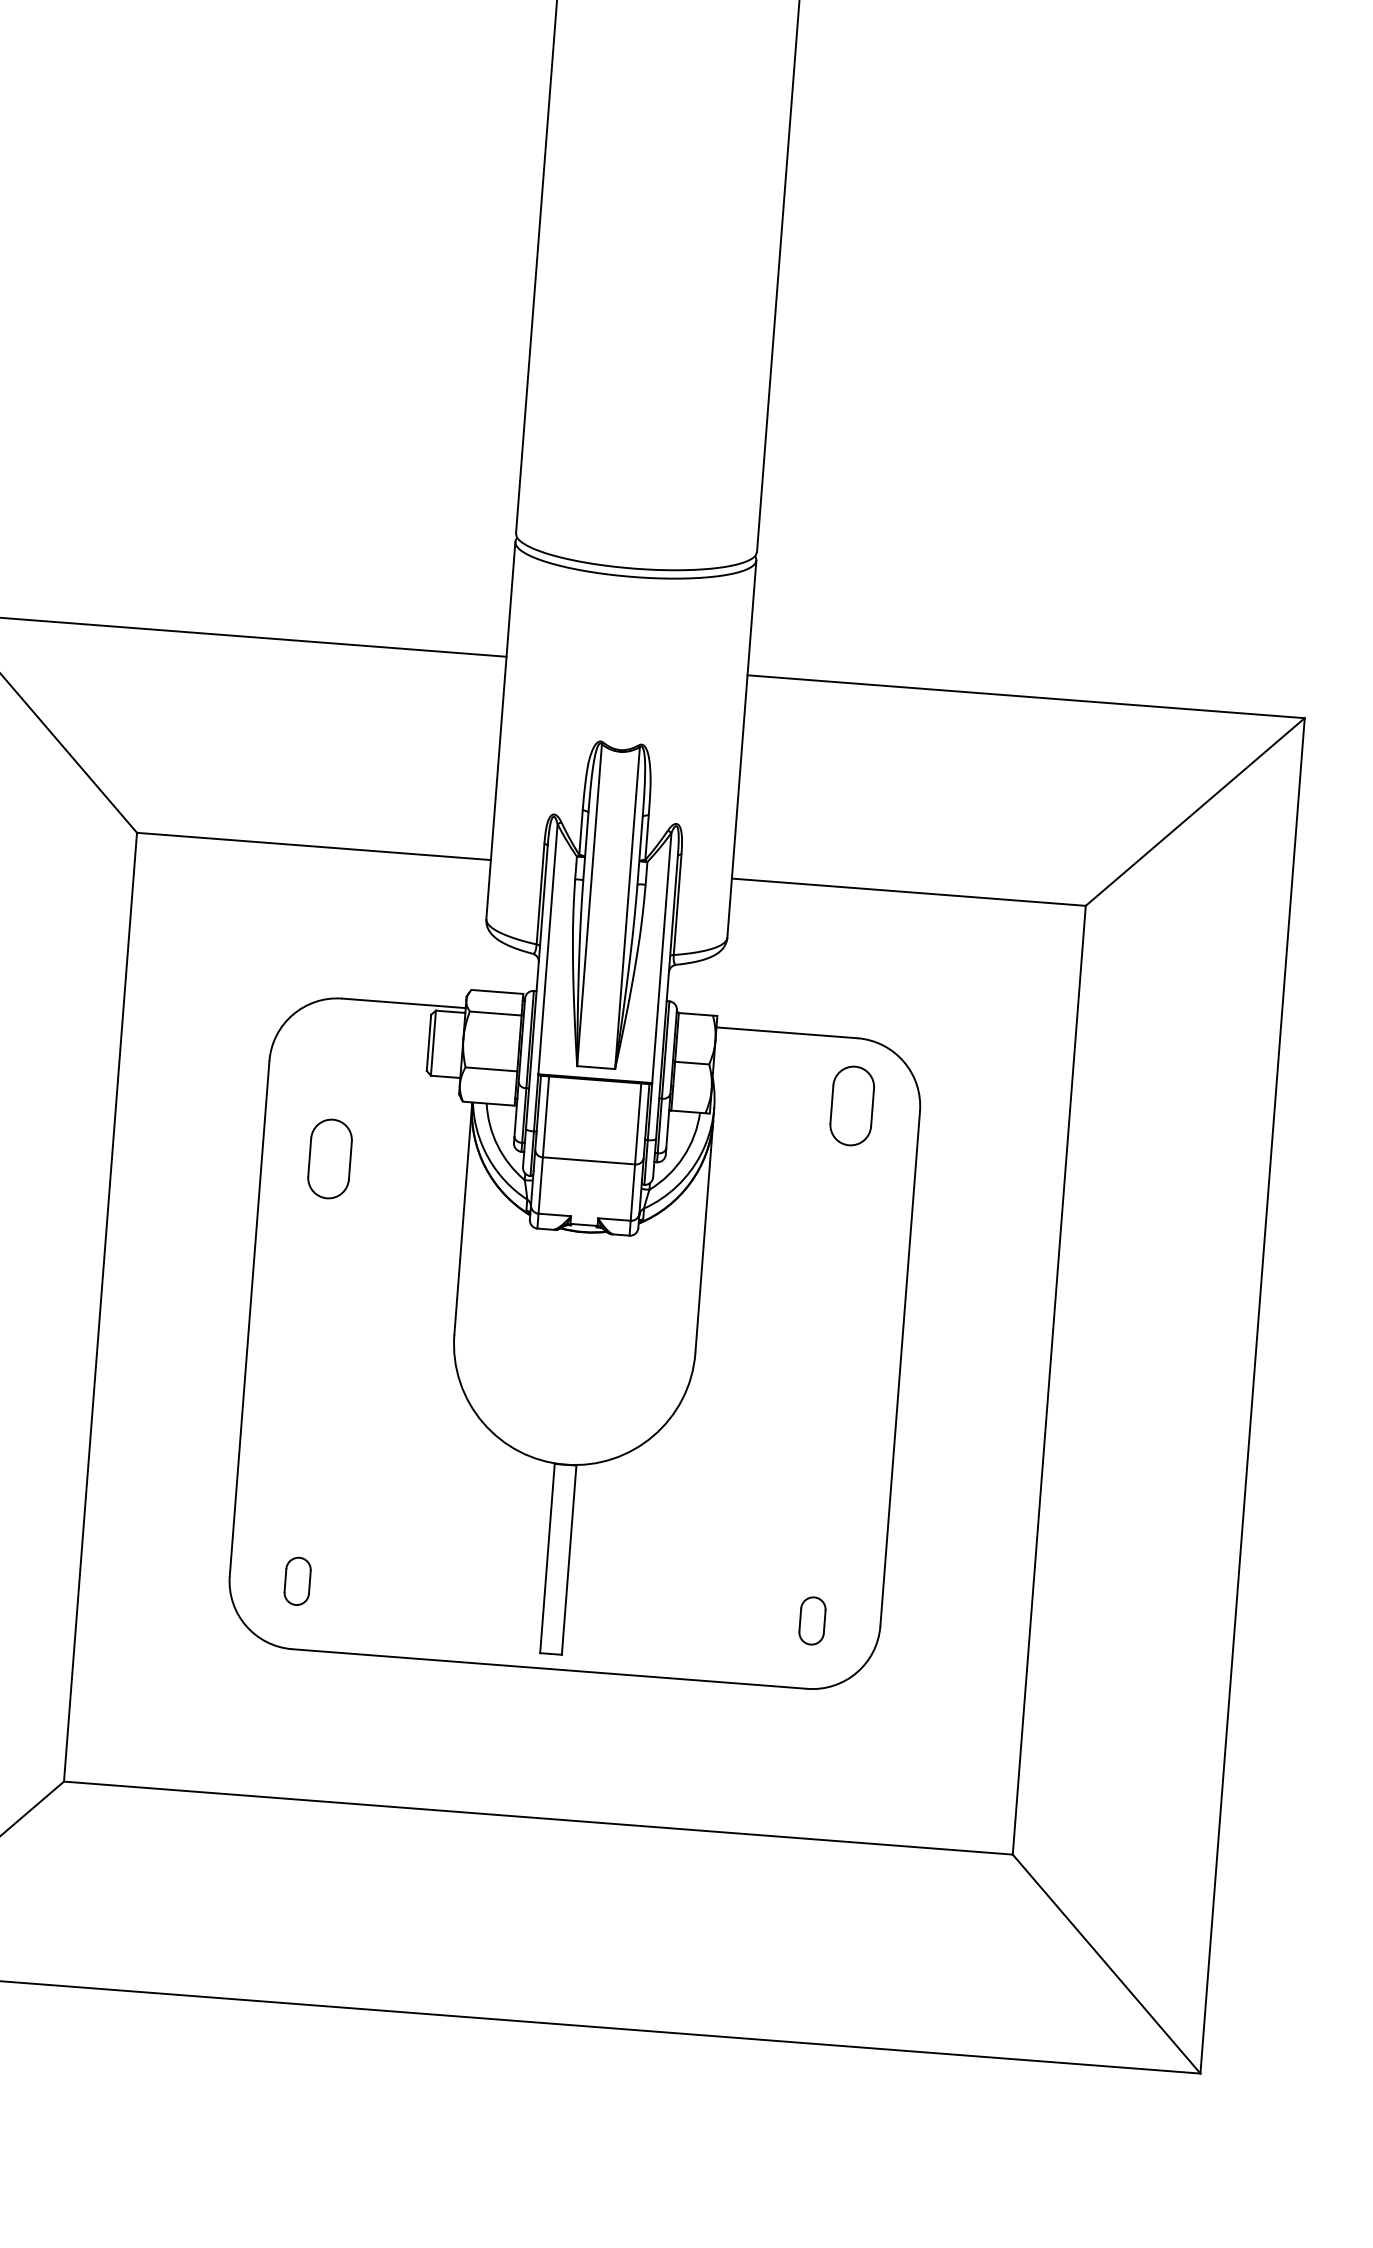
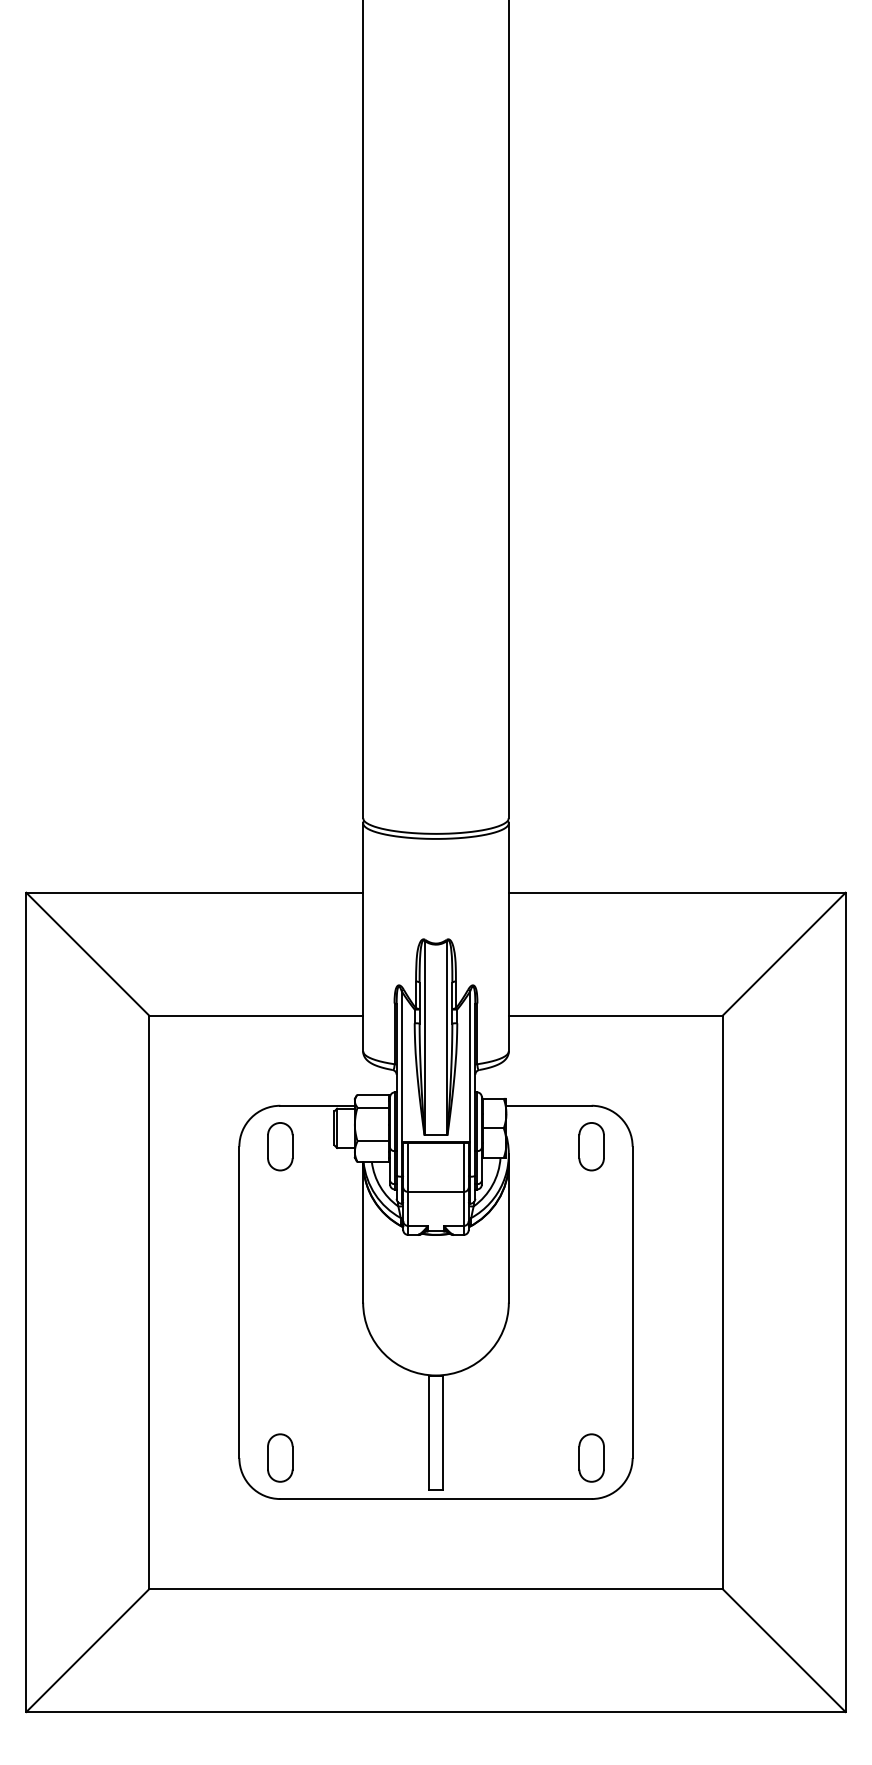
part: (330, 1158) -> (280, 1146), moved
part: (297, 1580) -> (280, 1457), size x1.67
part: (812, 1620) -> (591, 1457), size x1.67

